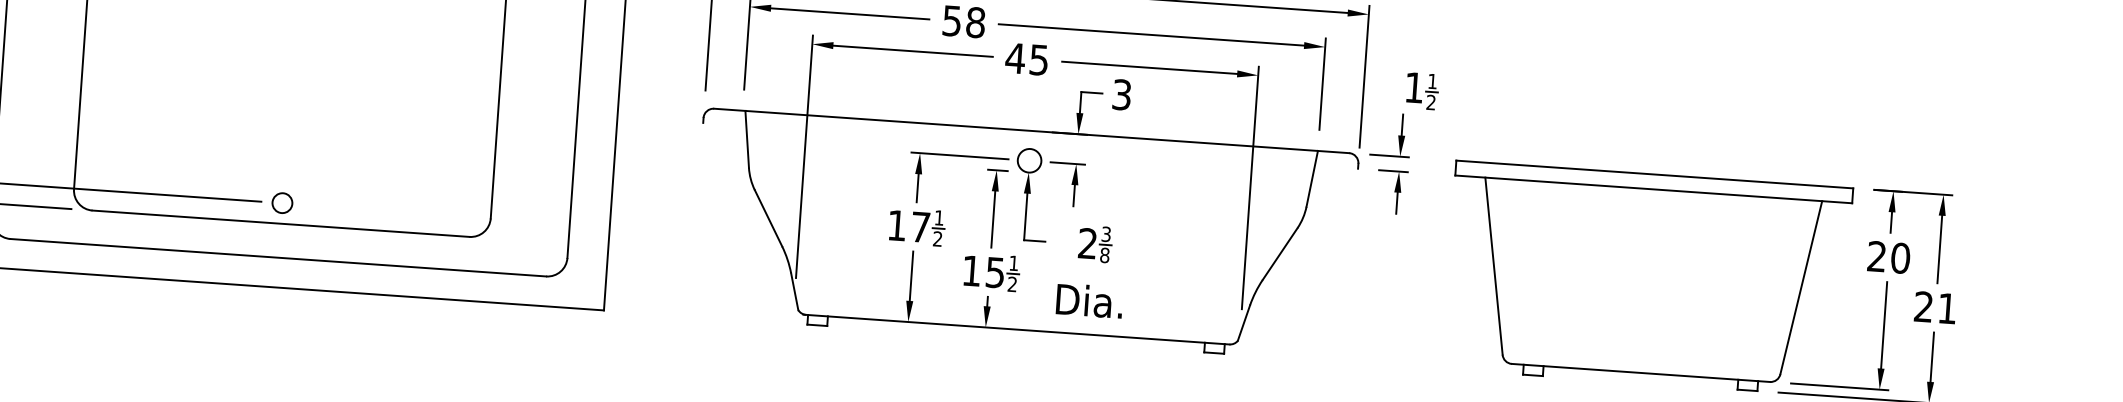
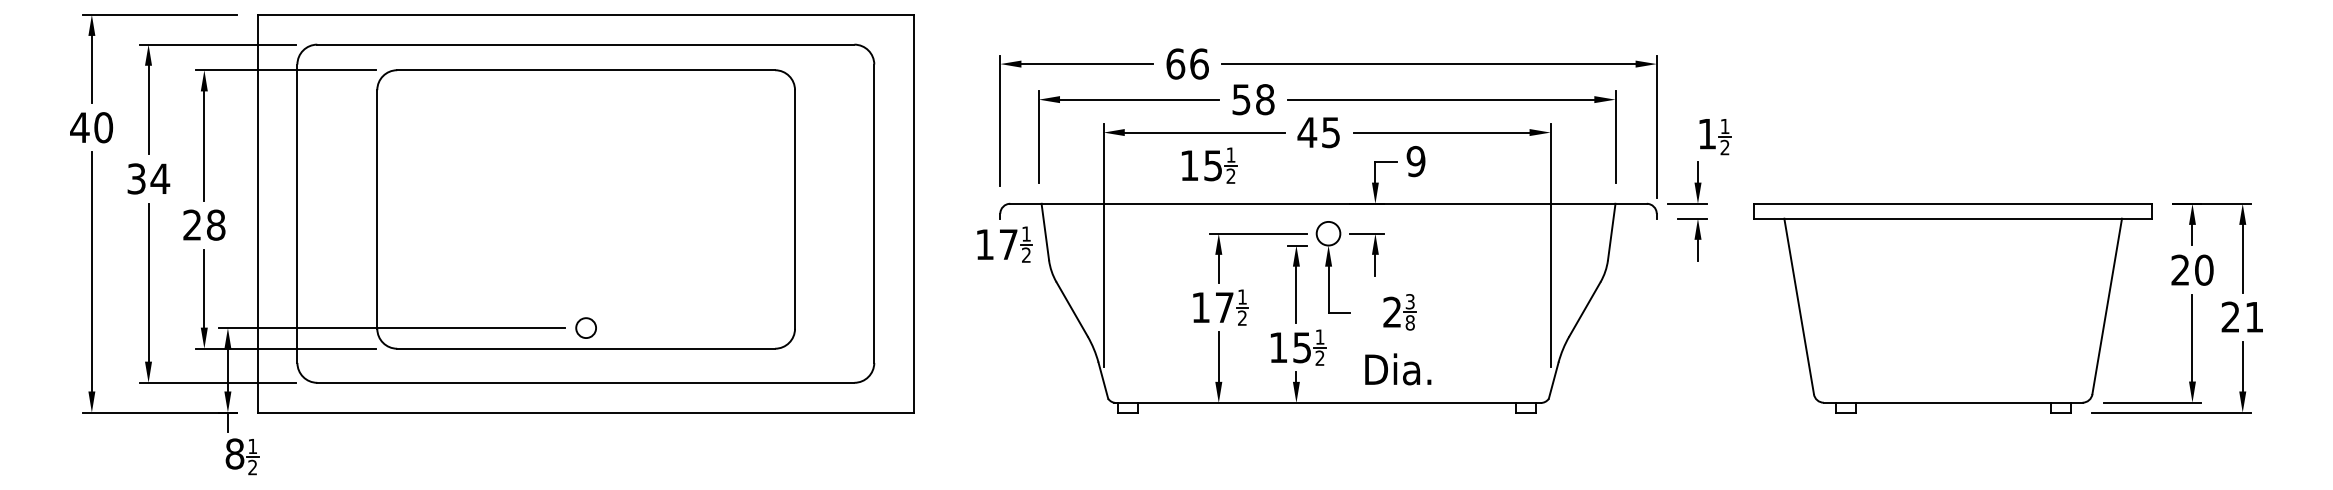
part: (915, 84) -> (1209, 165), added
text: (1121, 94) -> (1415, 161), 3 -> 9
part: (705, 148) -> (1004, 244), added

